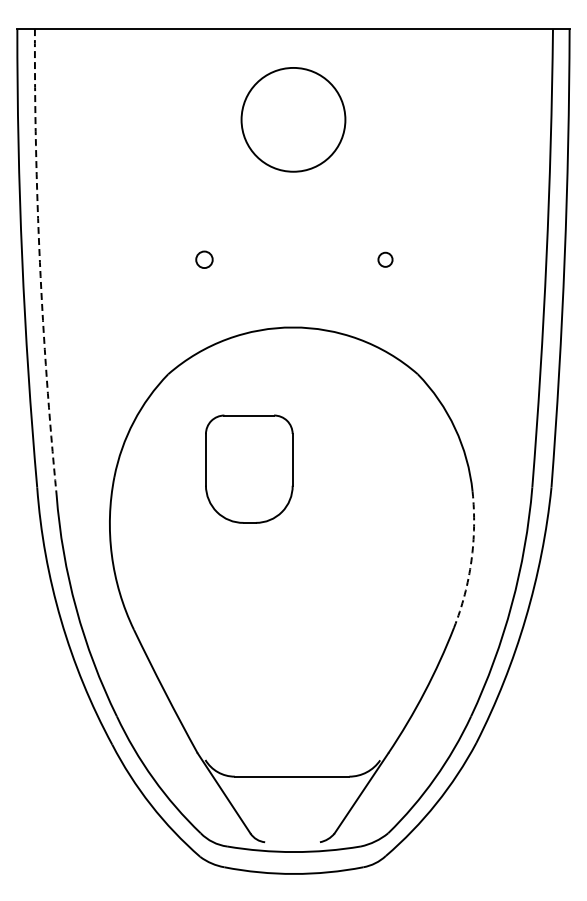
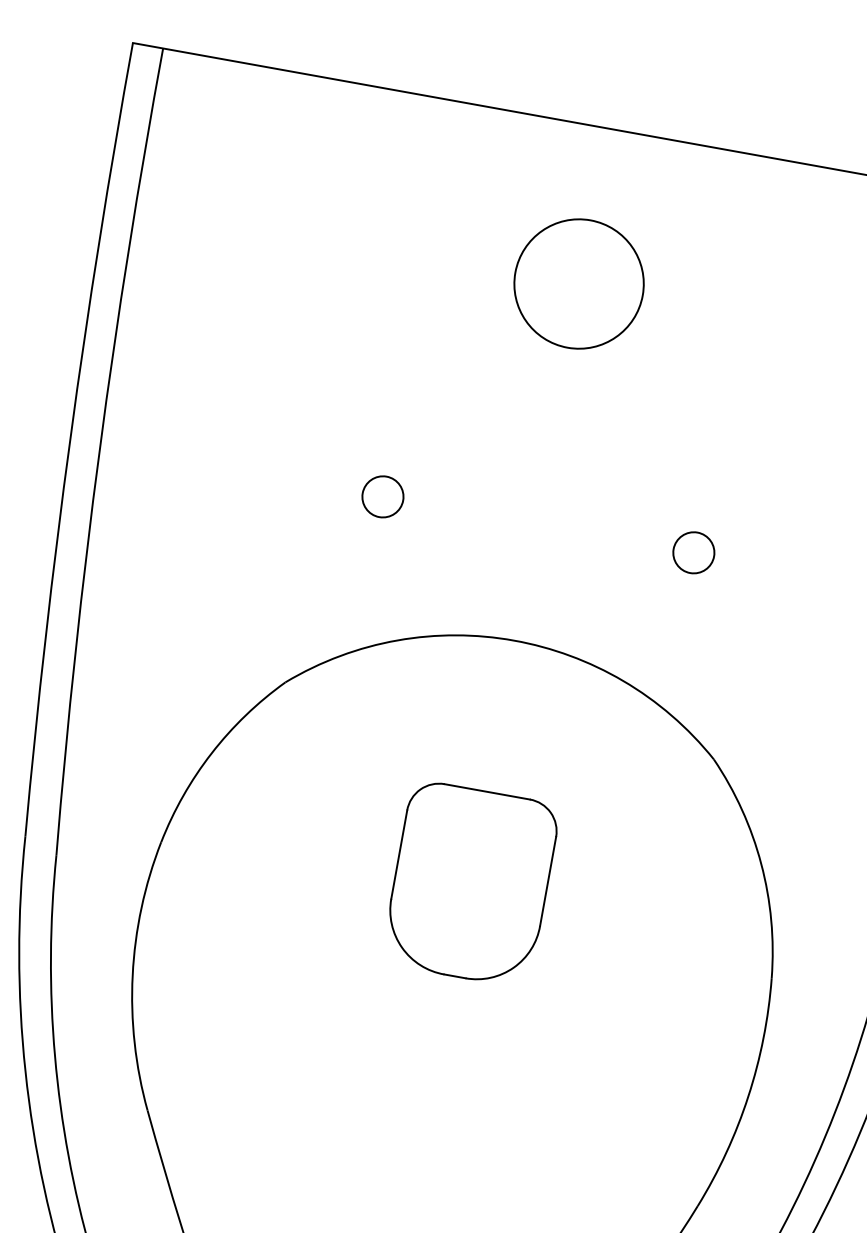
circle: (293, 119) -> (579, 283), size x0.71
circle: (204, 259) -> (383, 496), size x1.43
circle: (385, 259) -> (693, 552), size x1.67
arc: (39, 262) -> (98, 450), dashed -> solid
part: (249, 468) -> (471, 882), moved
arc: (471, 560) -> (748, 1095), dashed -> solid

